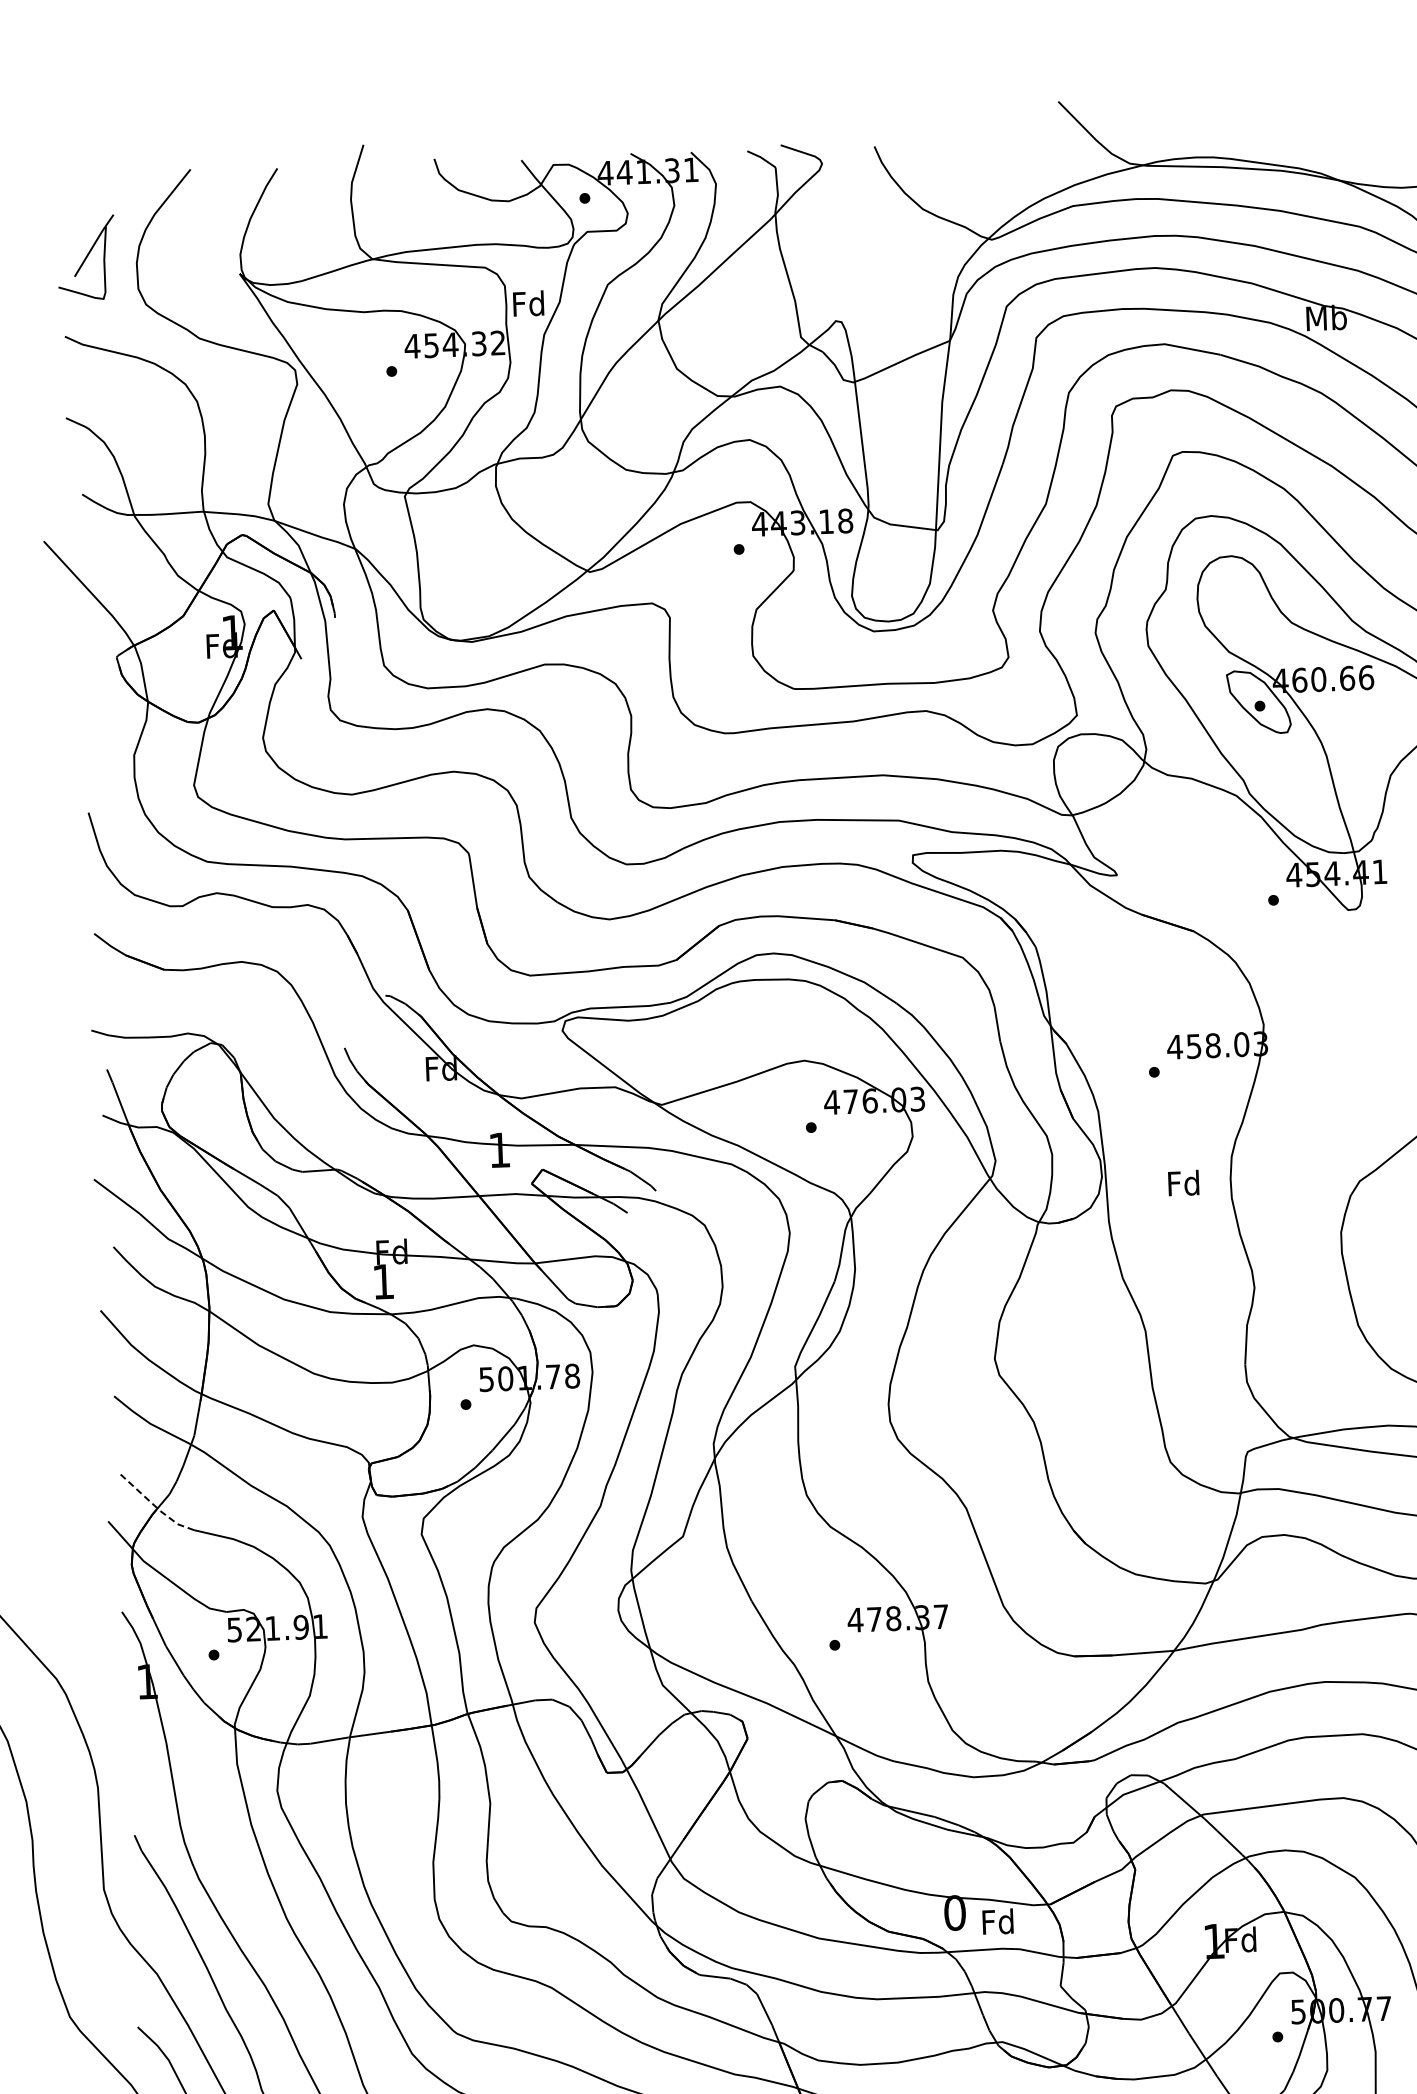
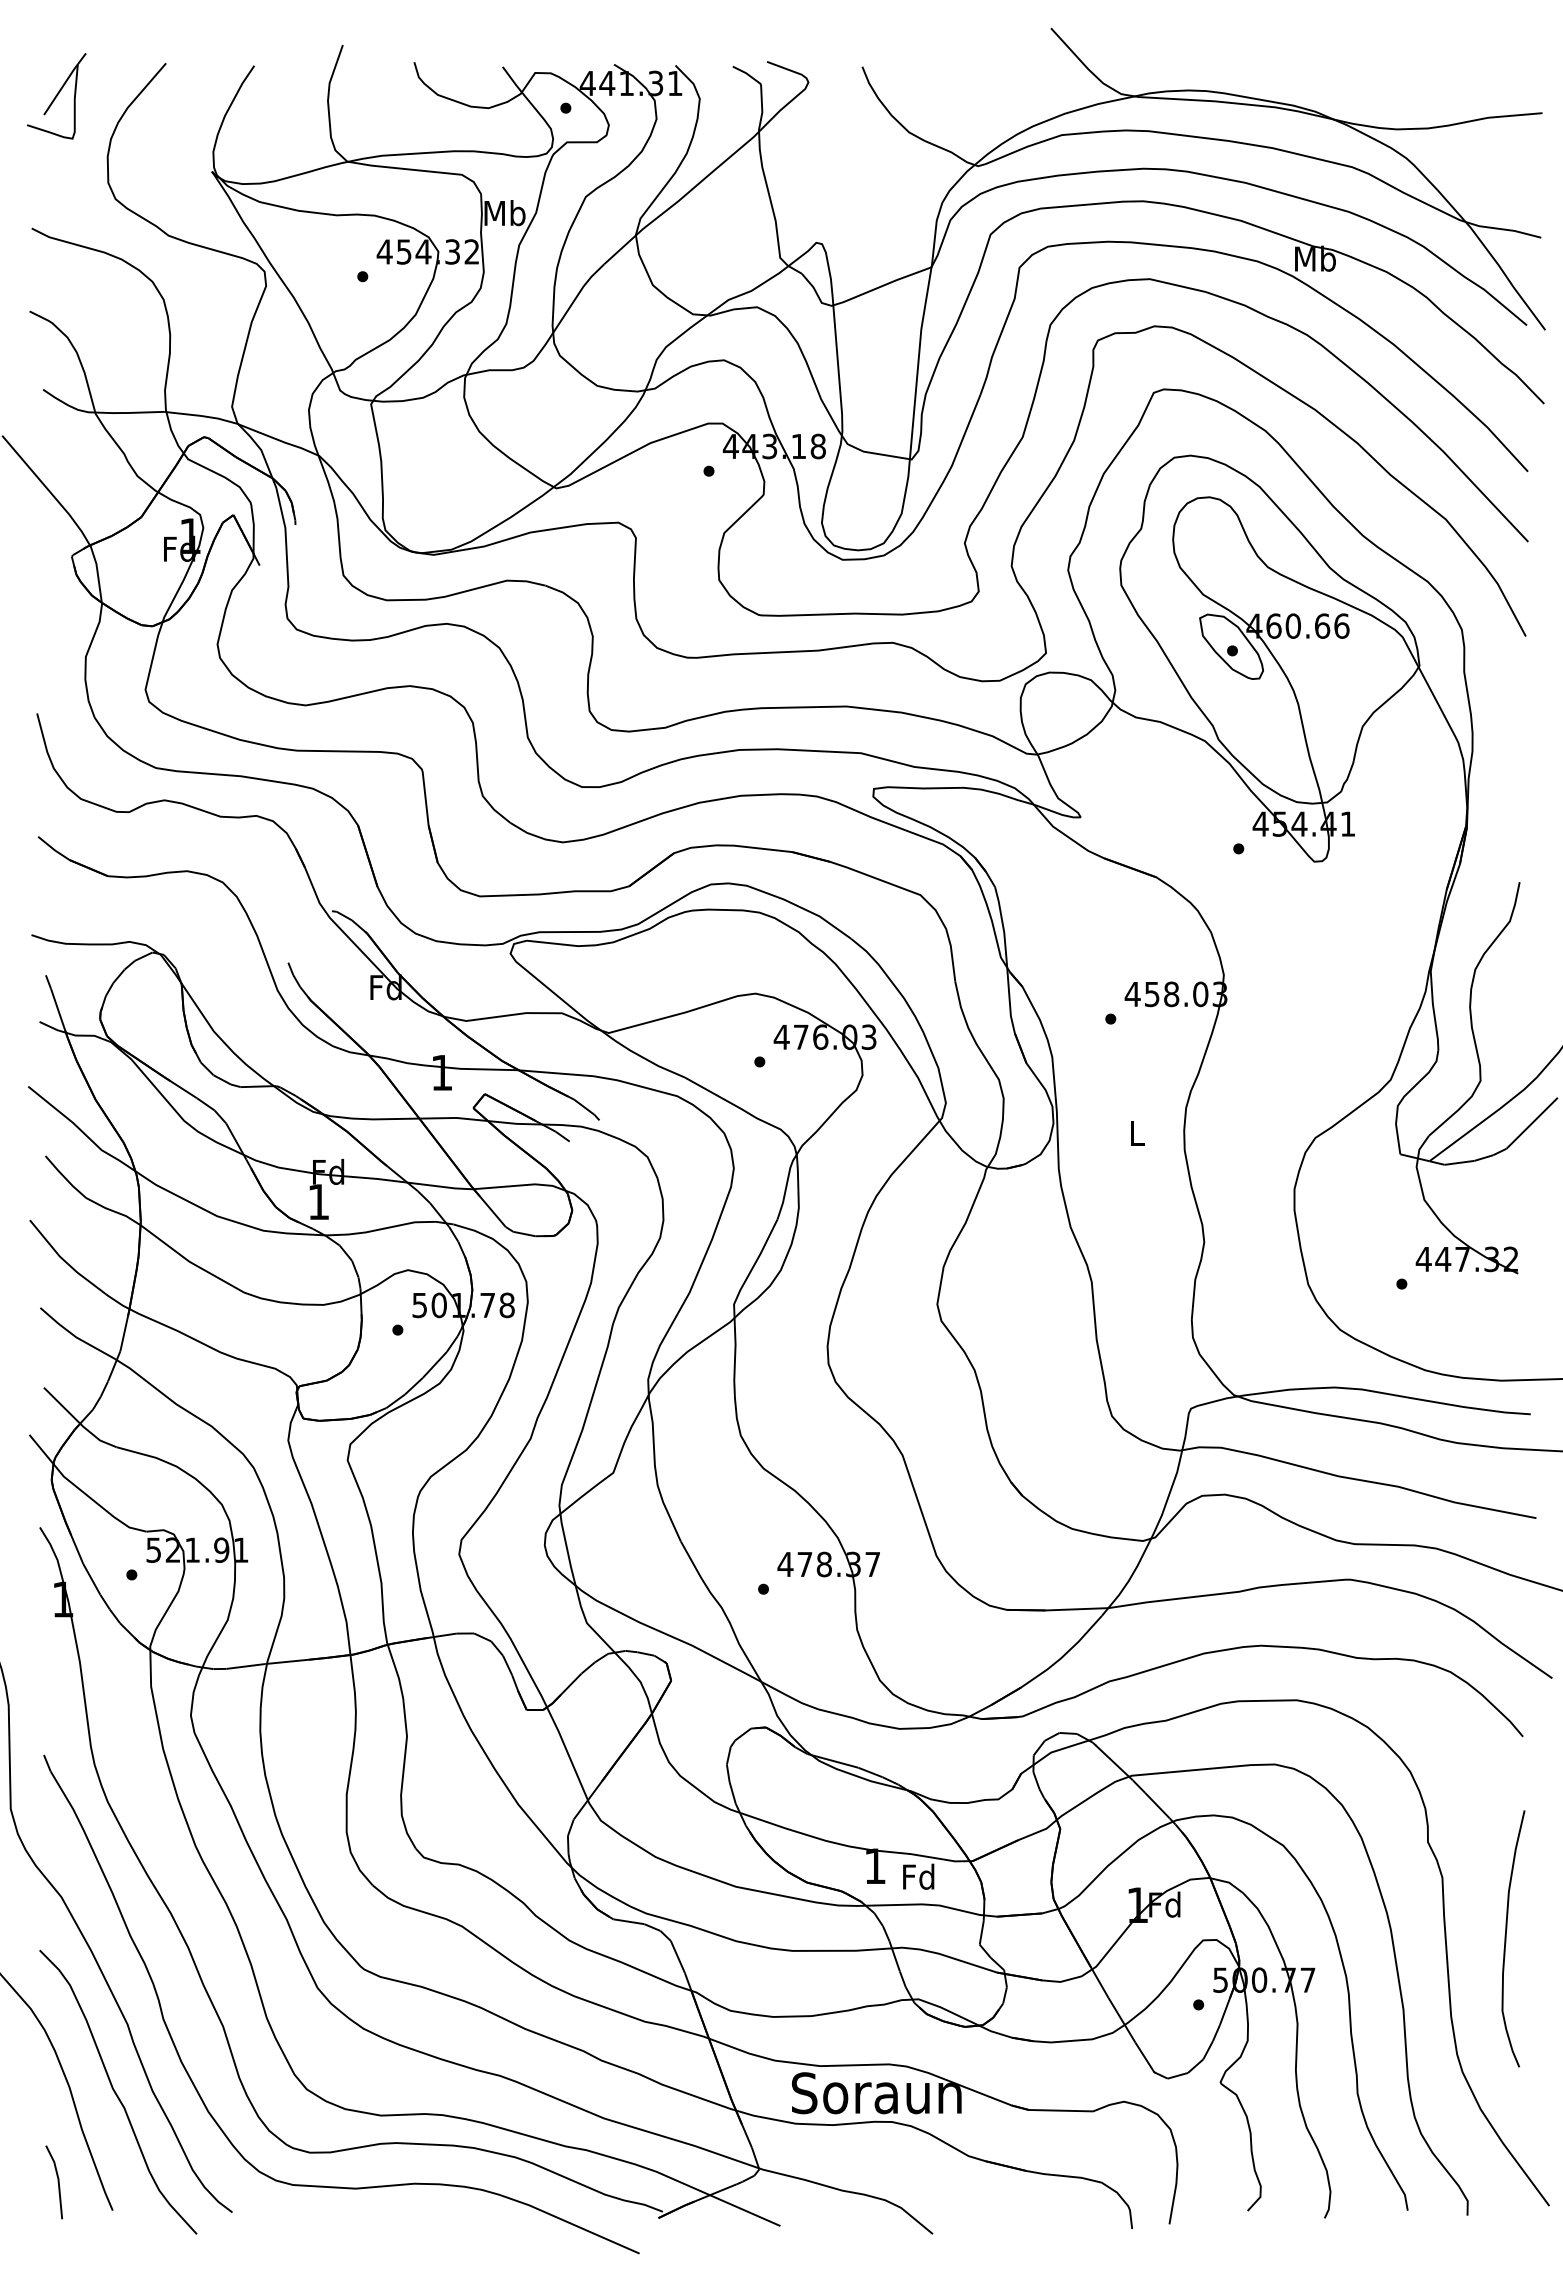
part: (86, 258) -> (56, 96), moved
text: (528, 304) -> (504, 213), Fd -> Mb
text: (1182, 1183) -> (1135, 1133), Fd -> L
line: (155, 1506) -> (78, 1421), dashed -> solid
text: (955, 1913) -> (875, 1866), 0 -> 1

